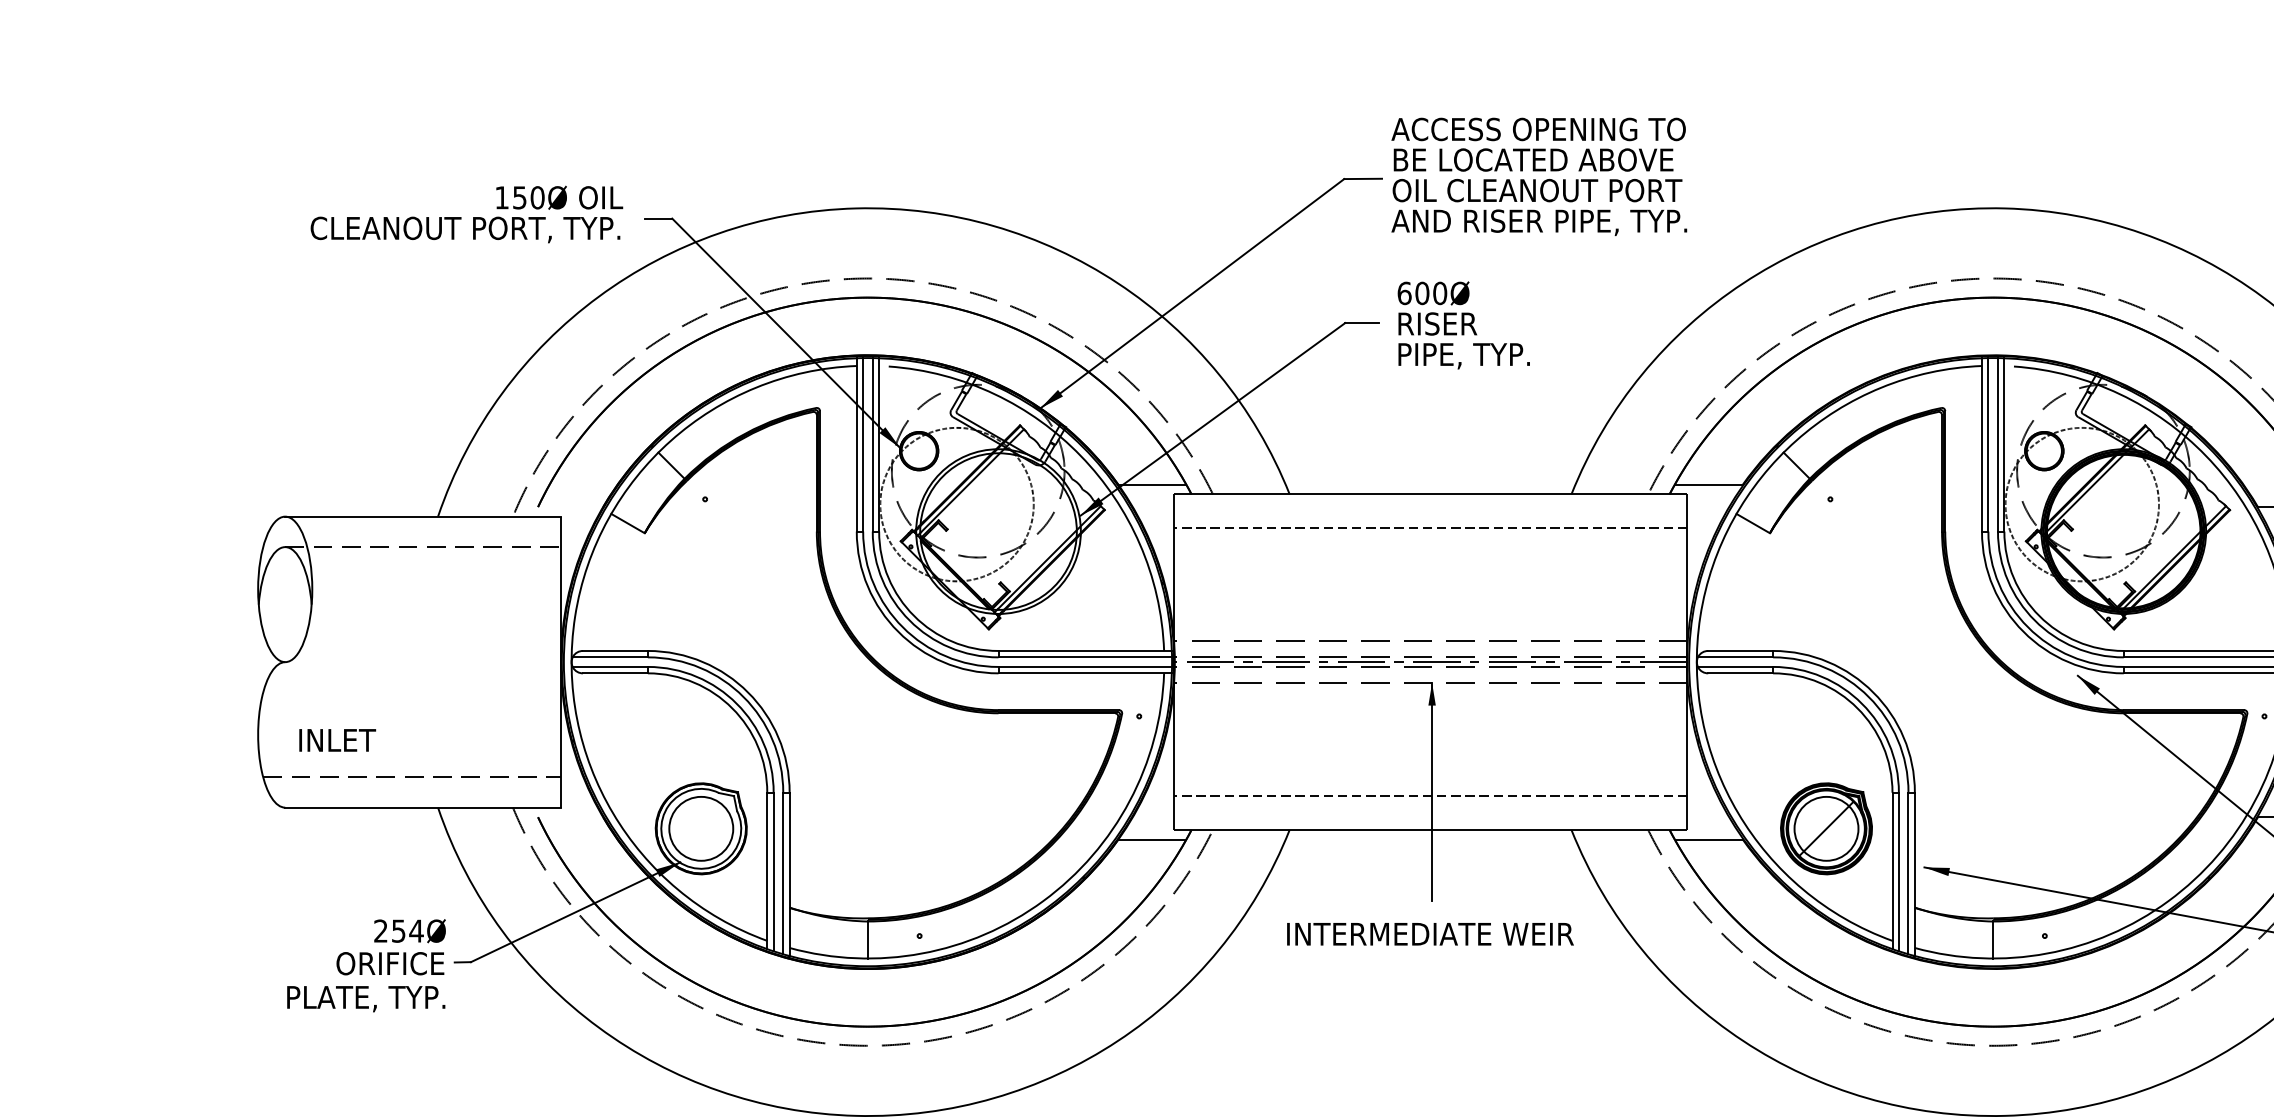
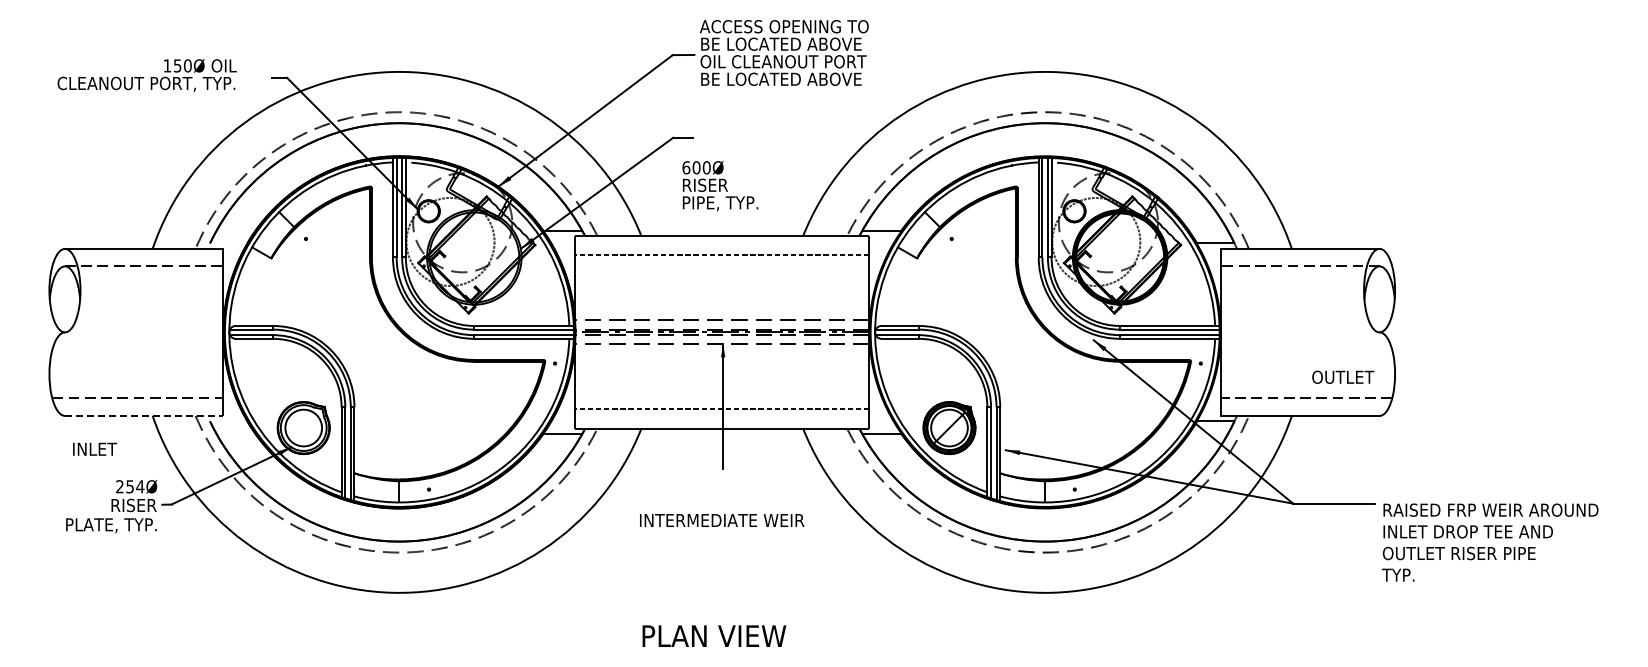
text: (465, 214) -> (146, 75), moved
text: (1538, 221) -> (784, 79), AND RISER PIPE, TYP. -> BE LOCATED ABOVE
text: (1464, 326) -> (720, 186), moved
text: (338, 739) -> (95, 448), moved
line: (423, 806) -> (144, 415), solid -> dashed
text: (1430, 934) -> (722, 520), moved
text: (390, 963) -> (125, 505), ORIFICE -> RISER

